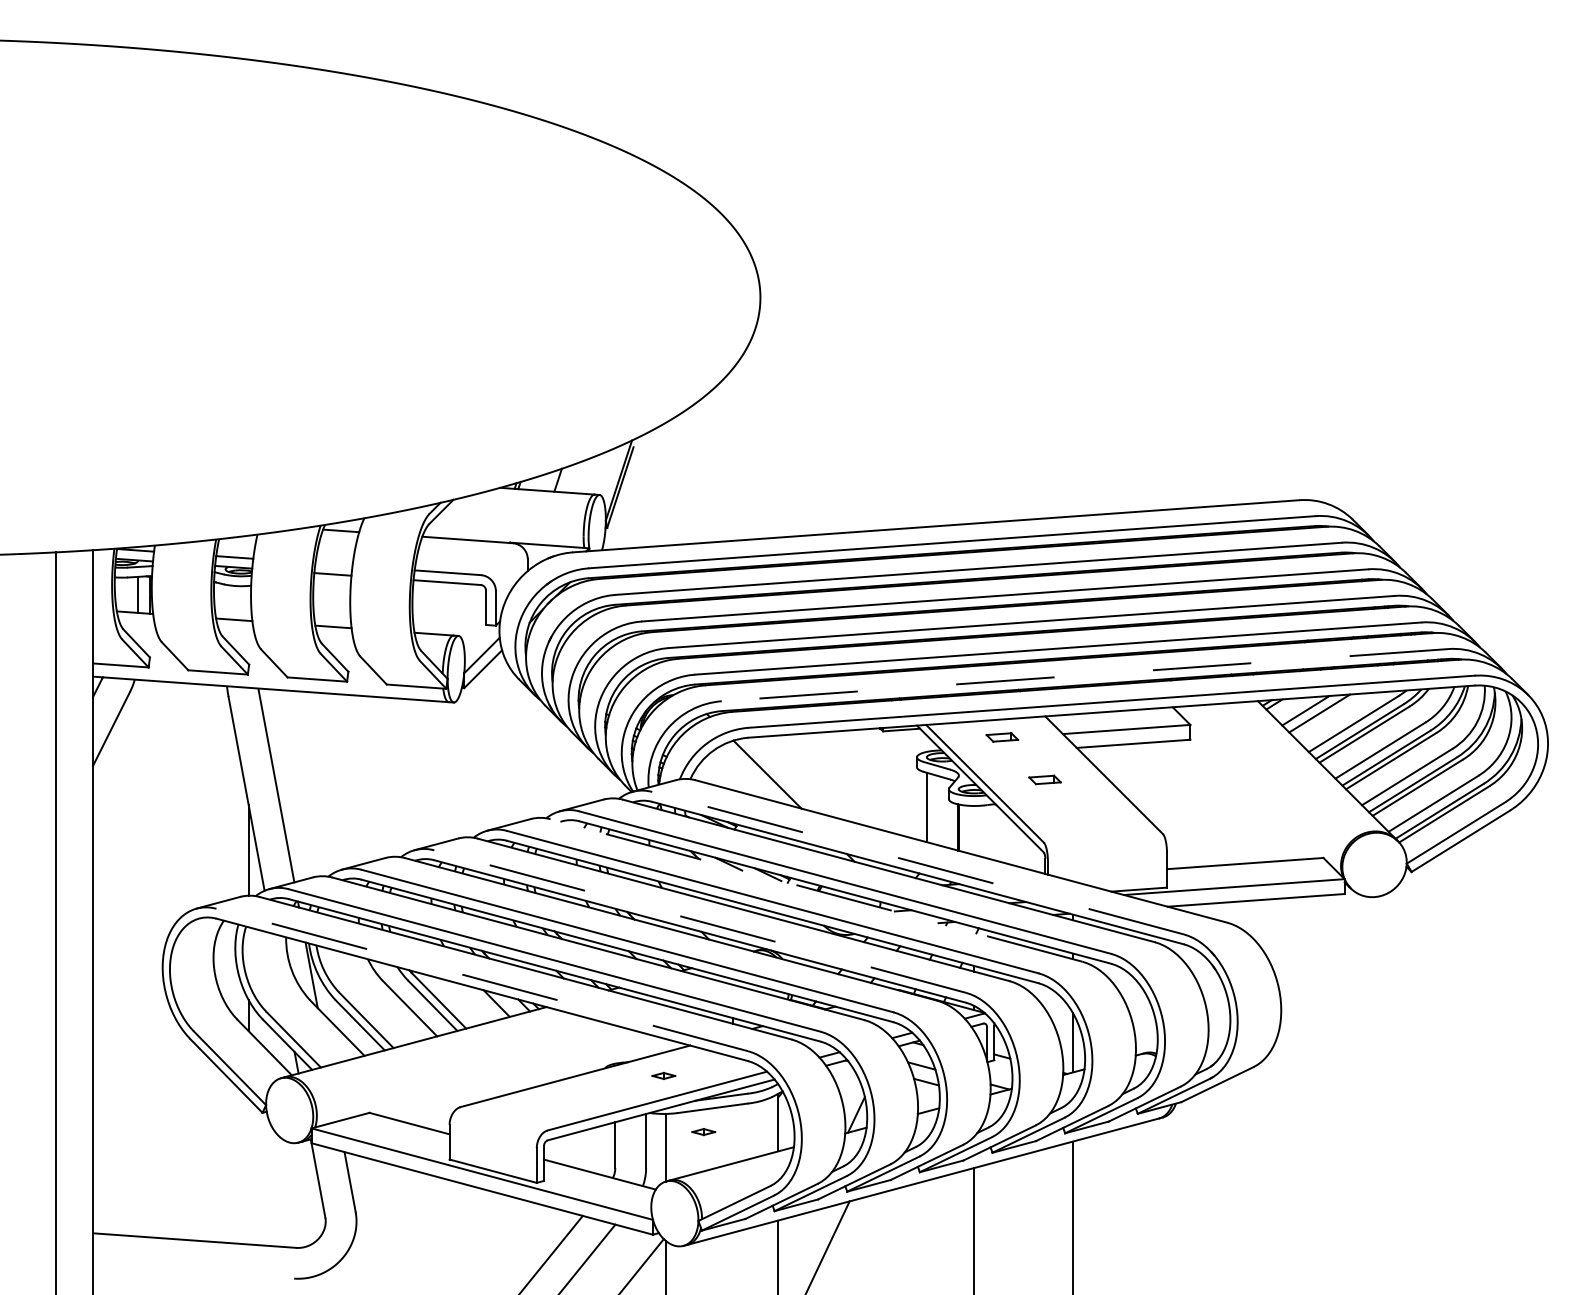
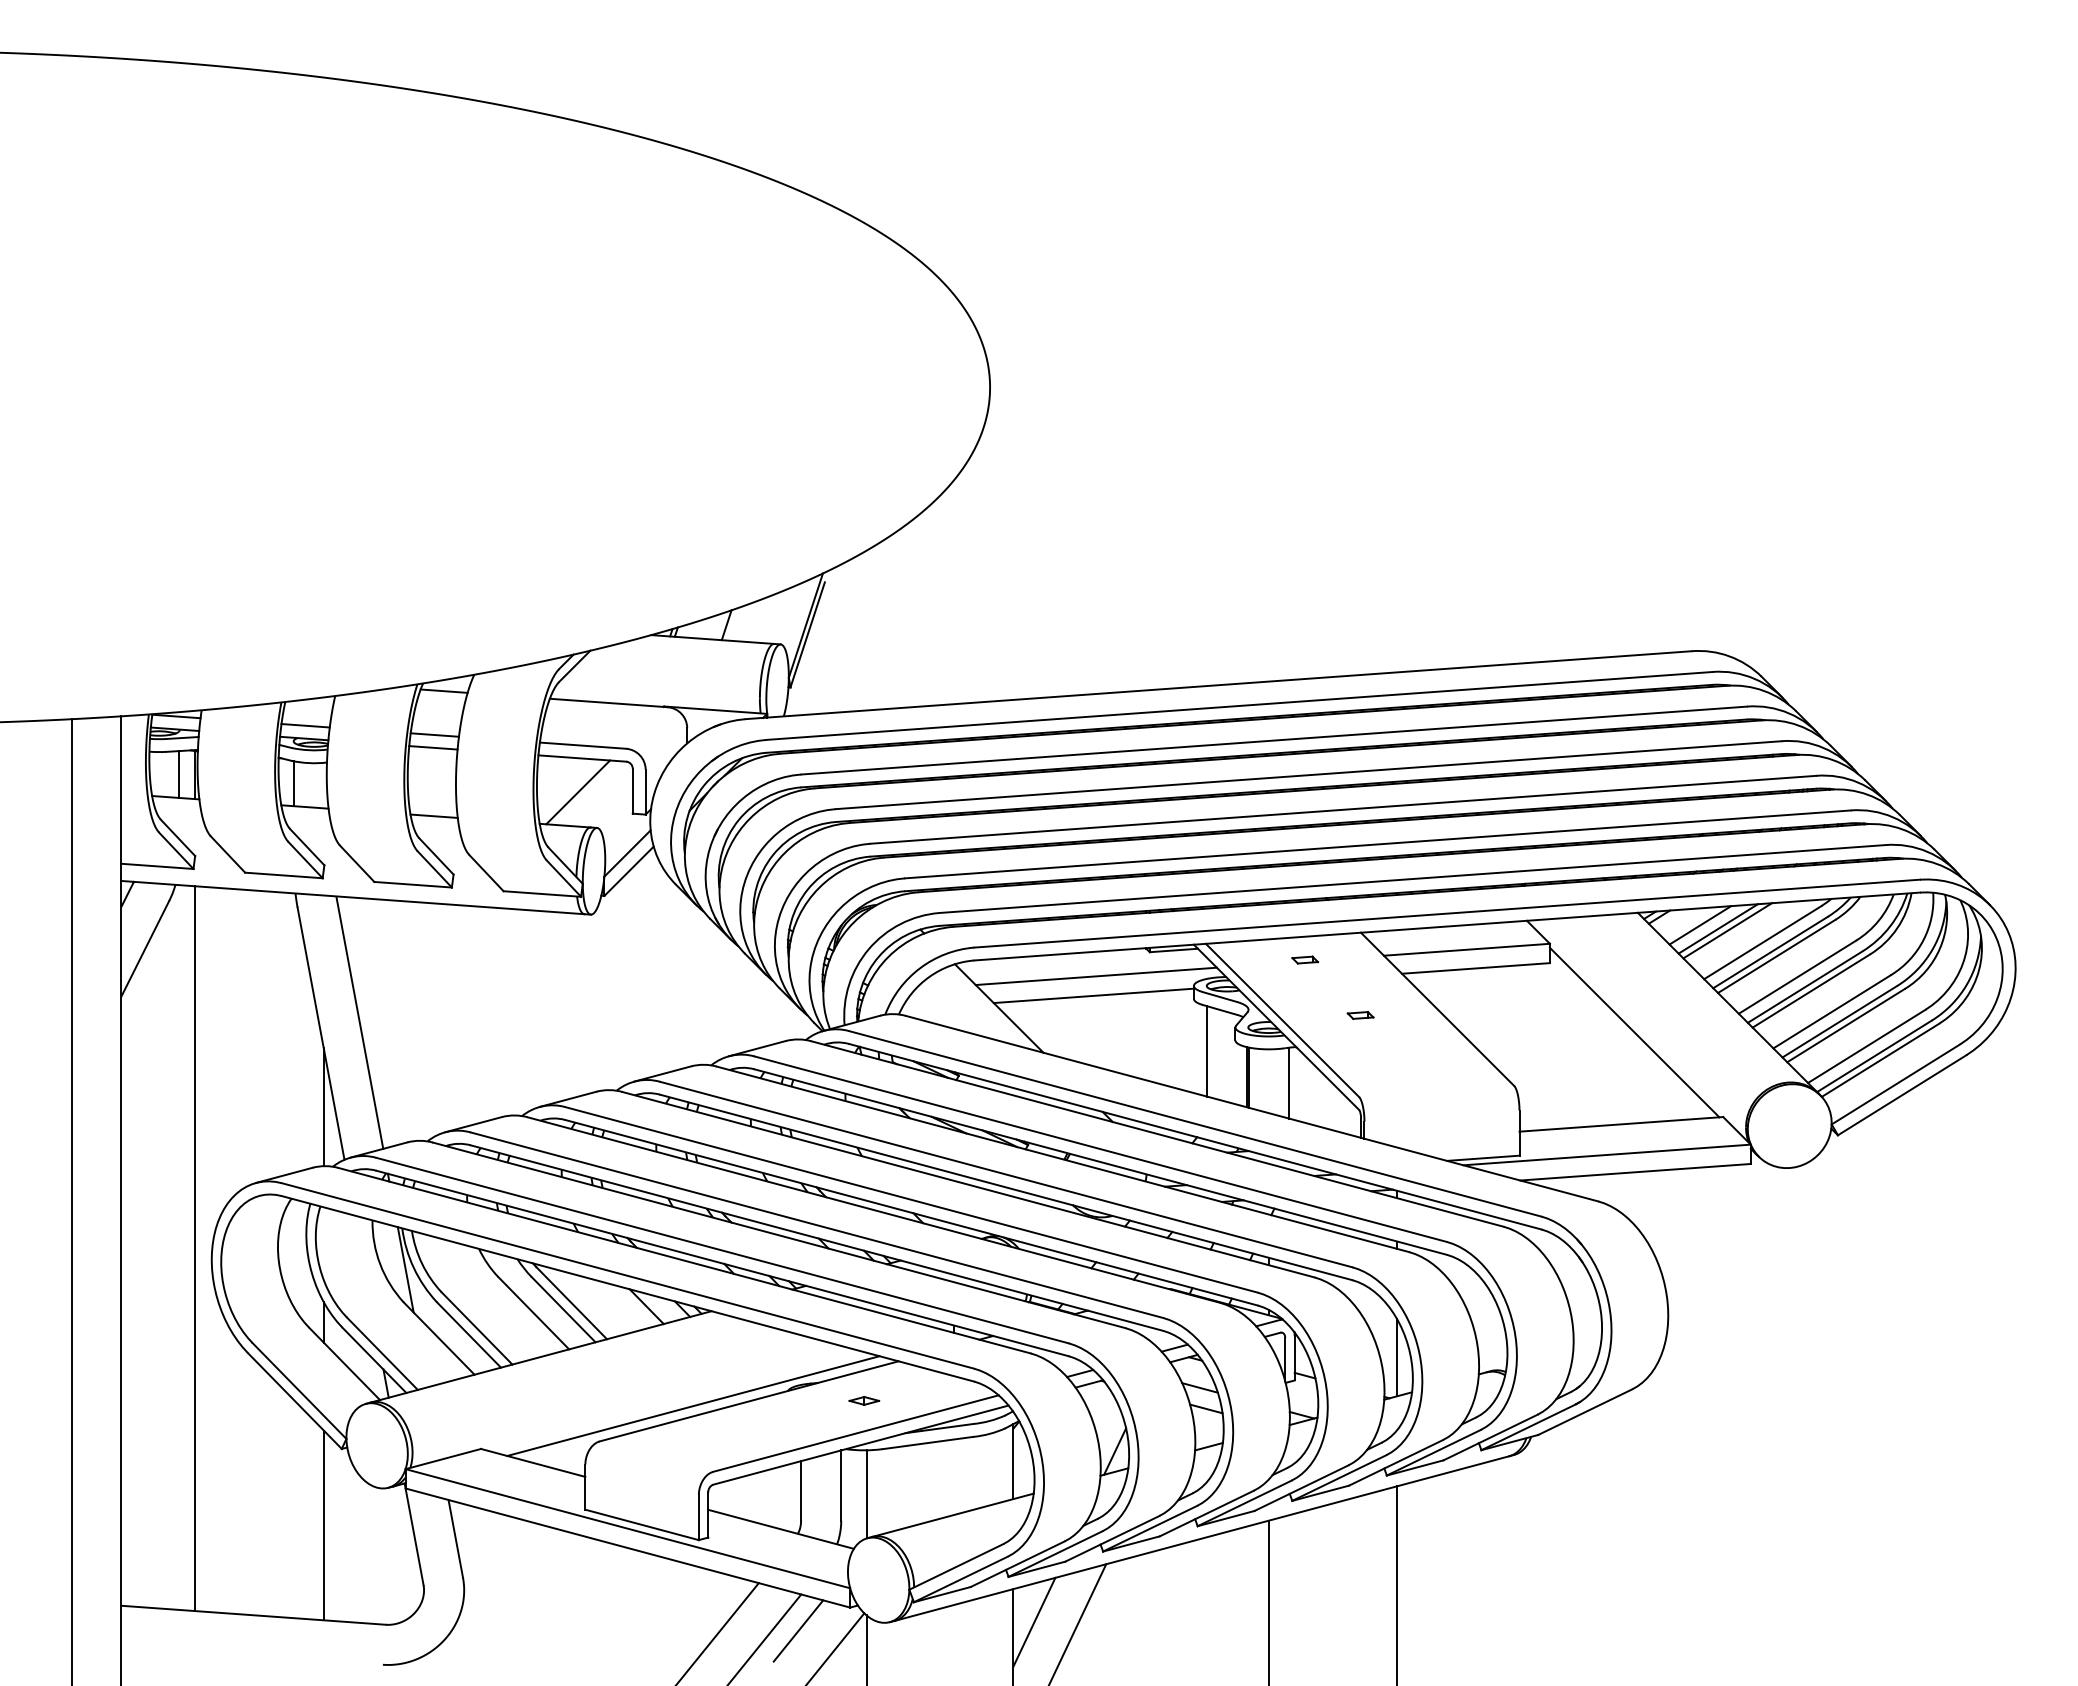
line: (333, 564) -> (434, 734), added
line: (226, 601) -> (294, 783), added
line: (444, 608) -> (578, 792), added
line: (1084, 675) -> (1412, 879), dashed -> solid
line: (1326, 714) -> (1727, 930), added
part: (1002, 736) -> (1305, 959), size x0.62
line: (841, 750) -> (1095, 976), added
line: (839, 764) -> (1093, 995), added
part: (1044, 779) -> (1360, 1015), size x0.62
line: (1255, 793) -> (1634, 1032), added
line: (989, 831) -> (1288, 1082), added
line: (917, 862) -> (1194, 1123), dashed -> solid
line: (816, 890) -> (1062, 1159), dashed -> solid
line: (700, 921) -> (911, 1199), dashed -> solid
line: (150, 958) -> (195, 1248), added
line: (481, 979) -> (627, 1275), dashed -> solid
line: (532, 1079) -> (693, 1405), added
part: (703, 1131) -> (916, 1473), removed
line: (248, 1171) -> (323, 1525), added
line: (794, 1245) -> (1034, 1621), added
line: (613, 1252) -> (798, 1630), added

